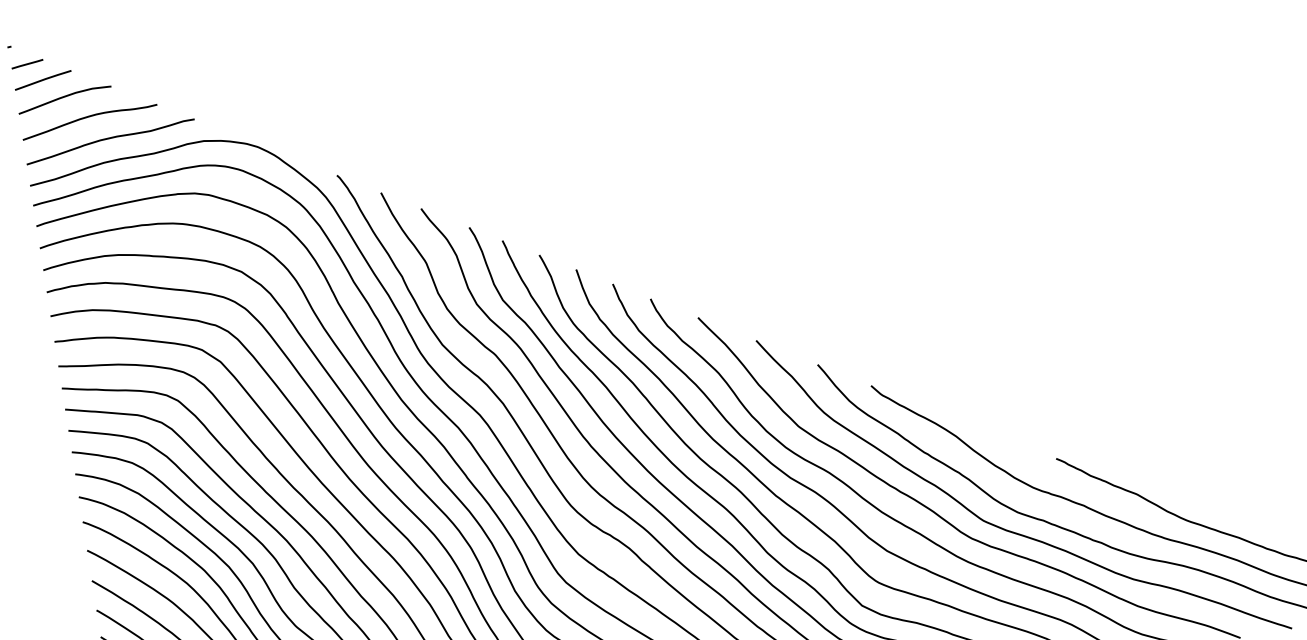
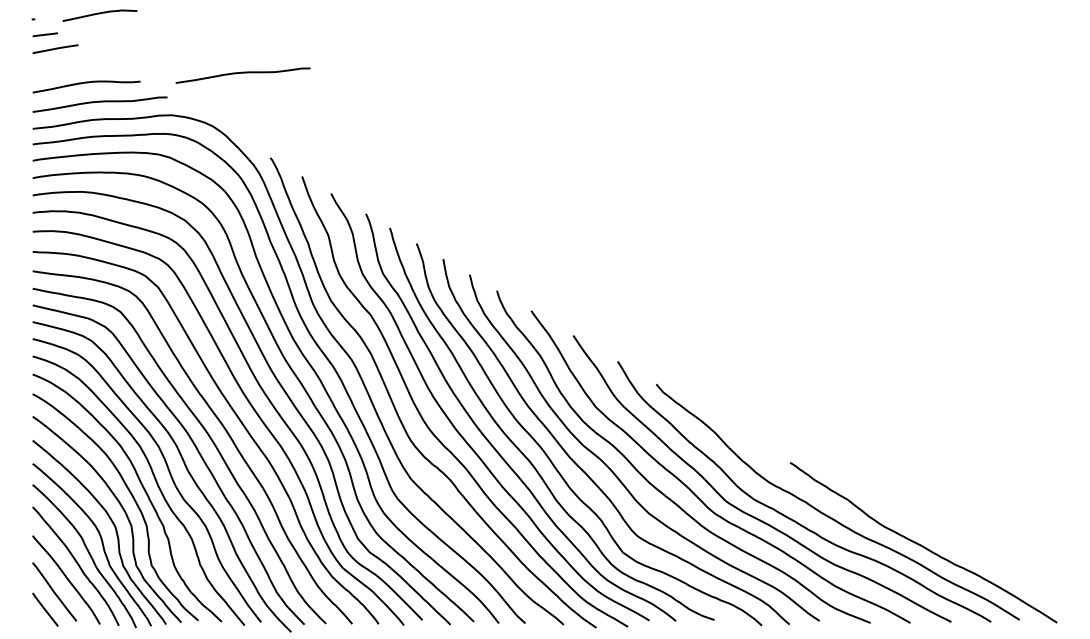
curve: (284, 74) -> (242, 73), added
curve: (64, 98) -> (99, 14), moved

